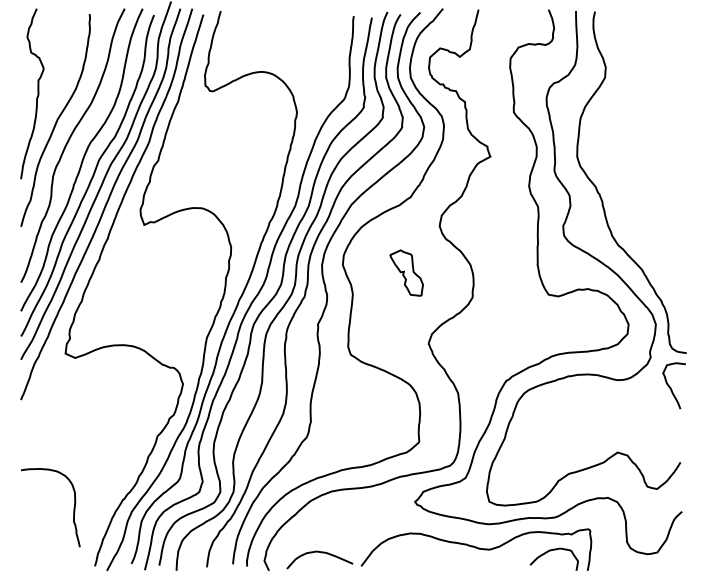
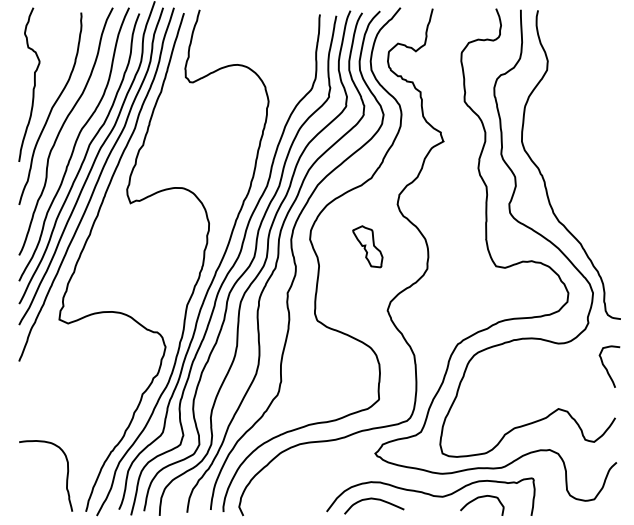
curve: (671, 387) -> (607, 368), moved
curve: (73, 507) -> (66, 475), moved
curve: (551, 551) -> (479, 498), moved
curve: (321, 553) -> (375, 500), moved

